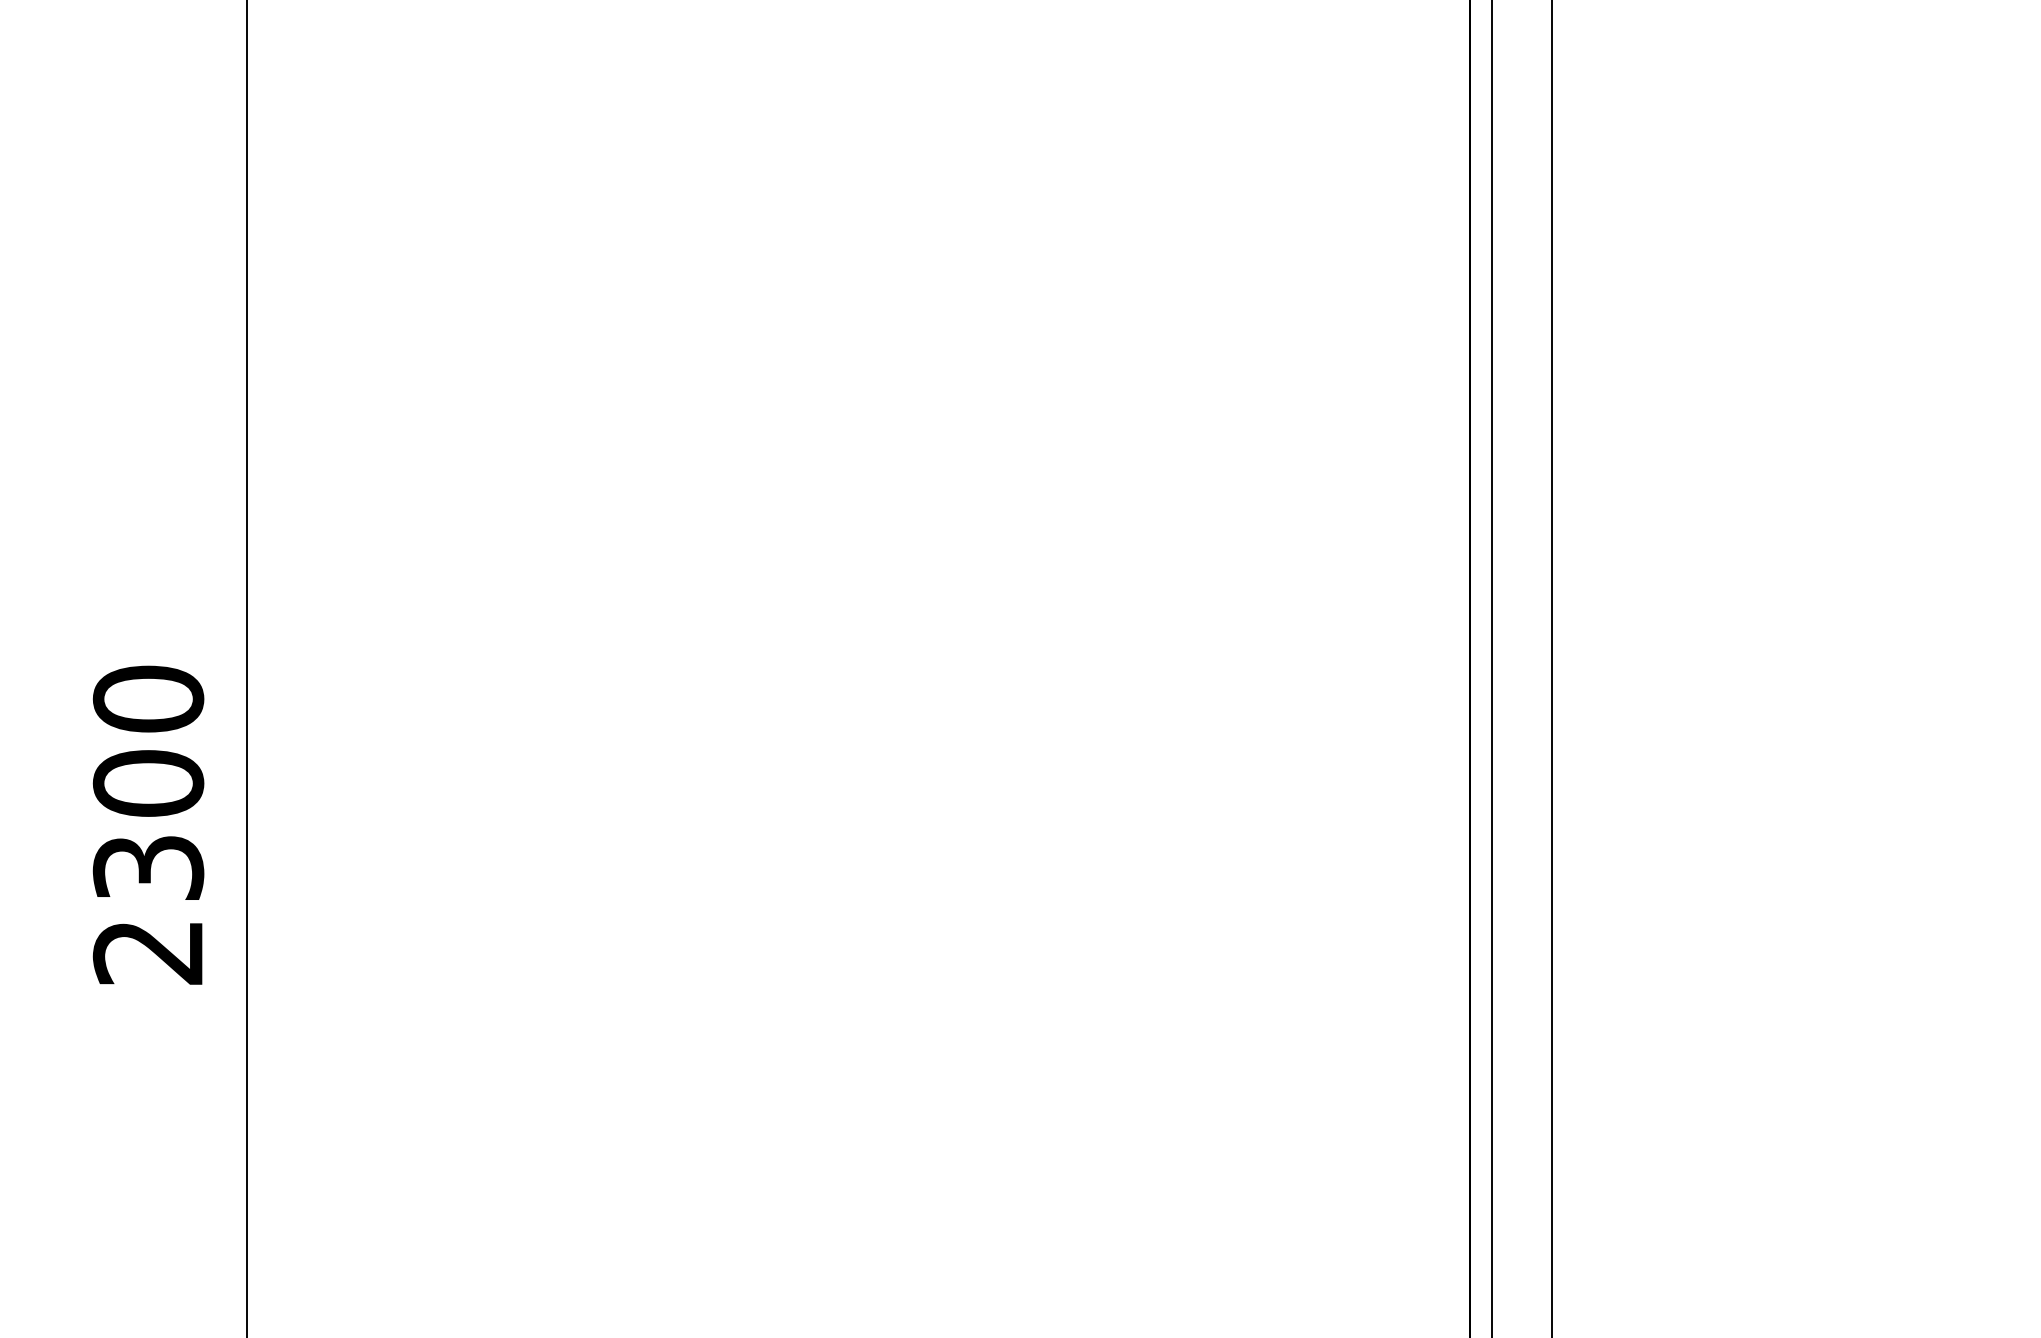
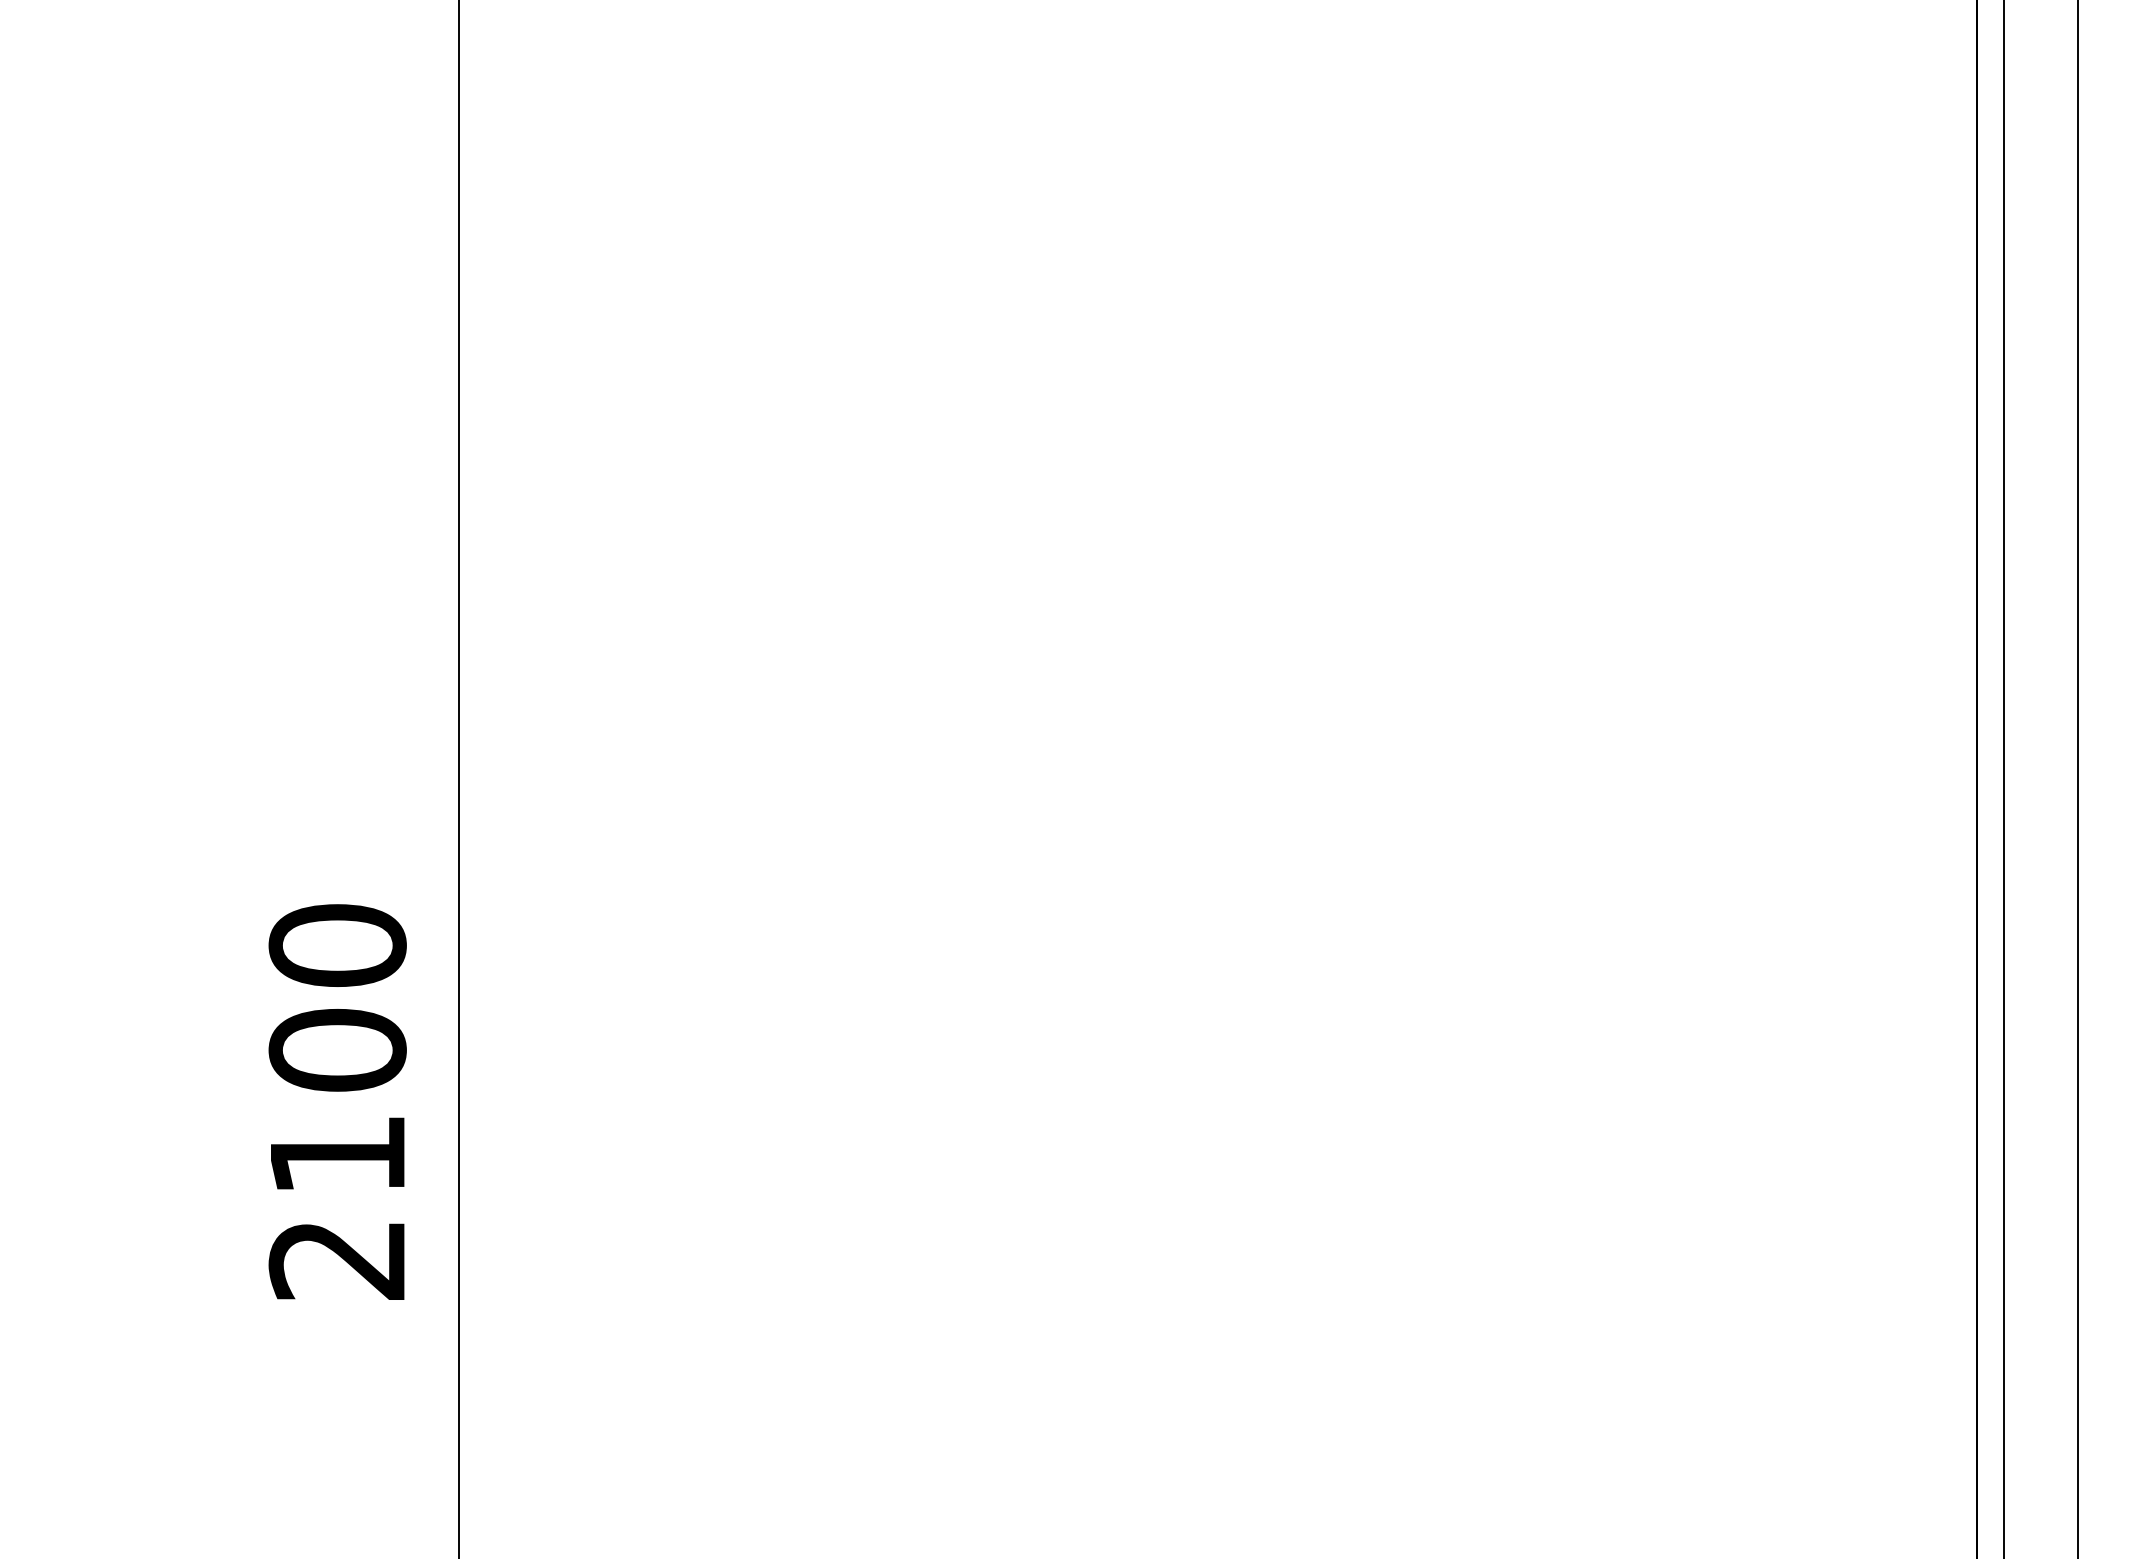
text: (148, 867) -> (337, 1154), 2300 -> 2100

